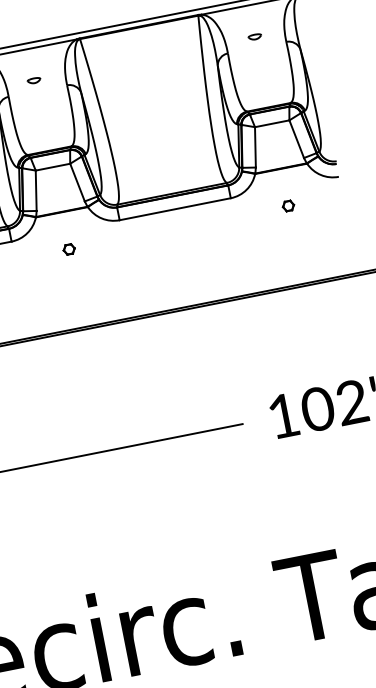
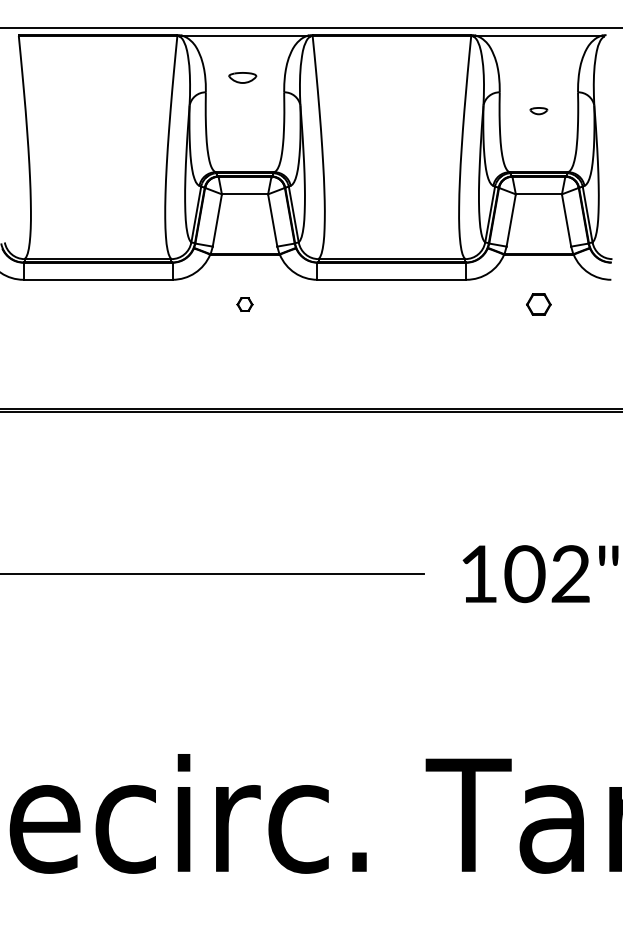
part: (254, 37) -> (538, 111), moved
part: (33, 81) -> (242, 78), size x1.6
part: (288, 206) -> (538, 304), size x1.6

